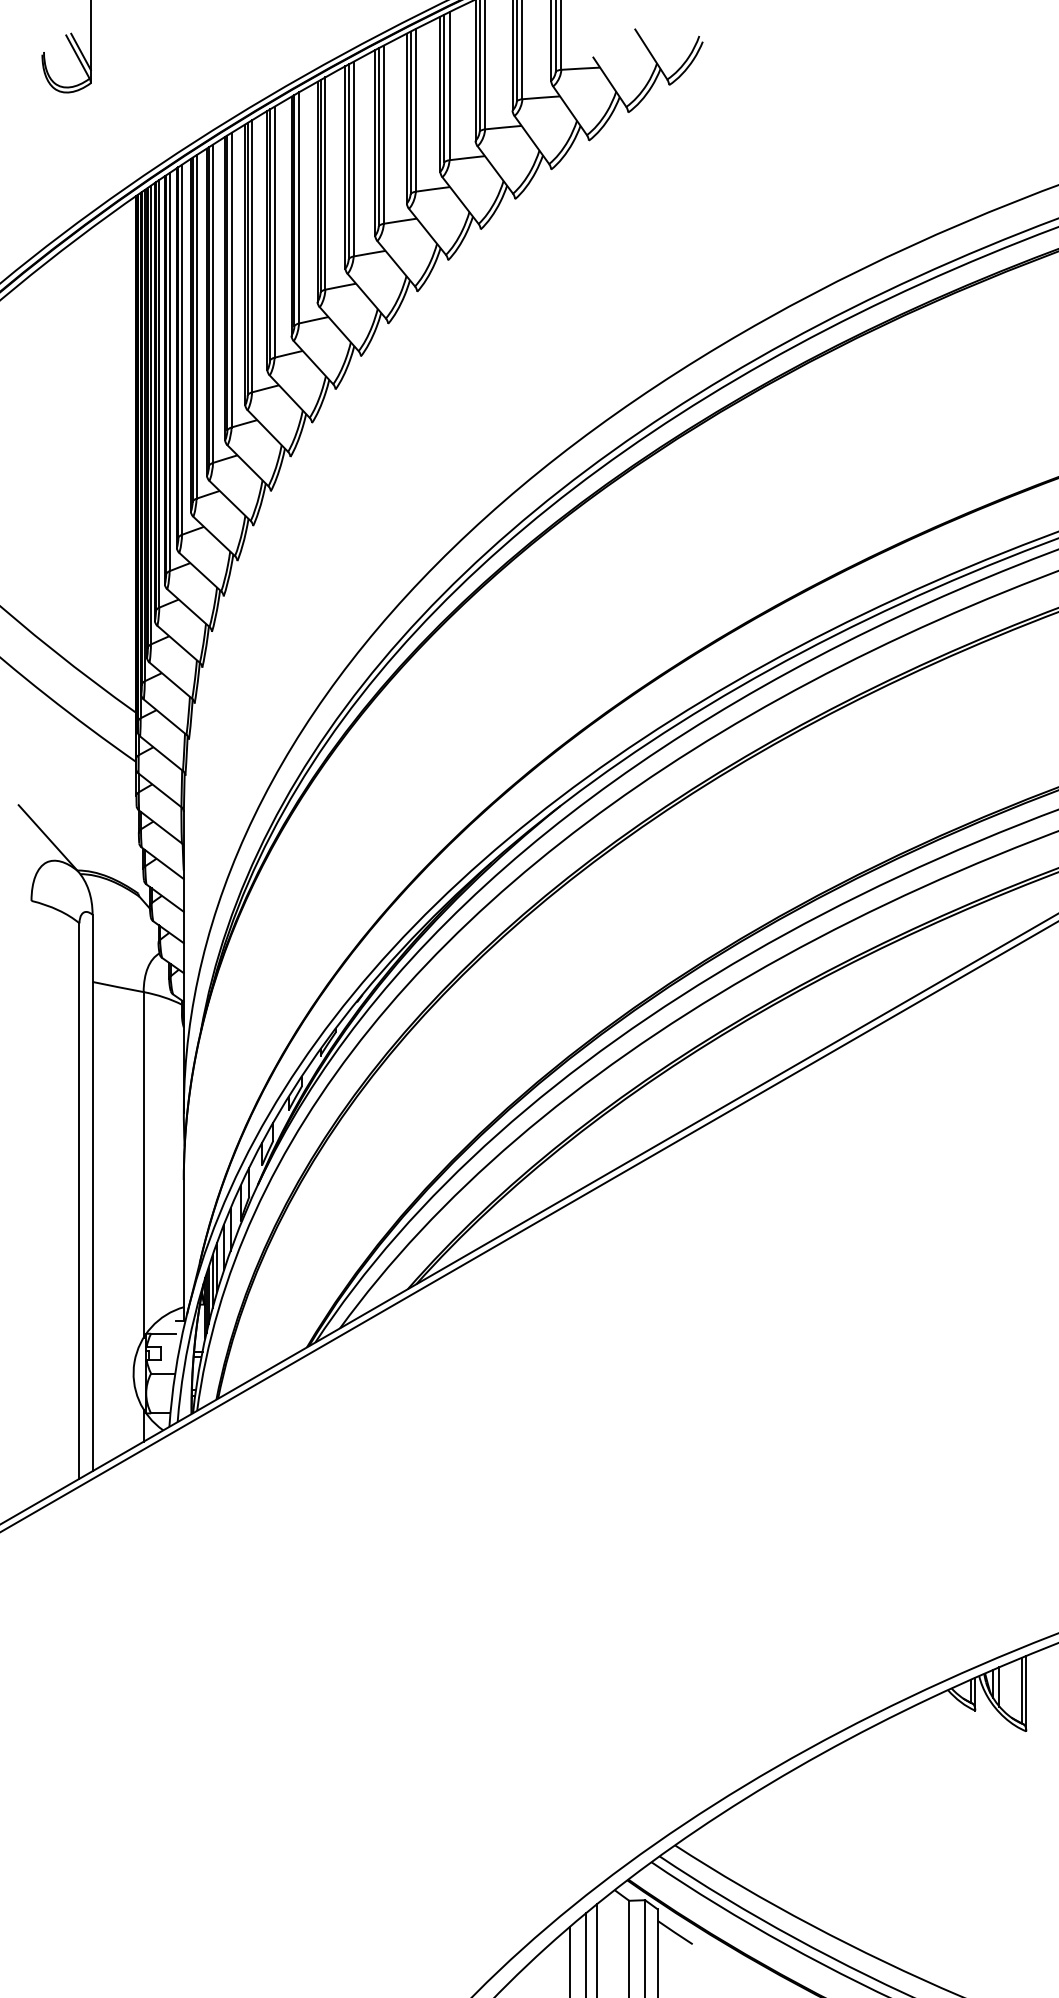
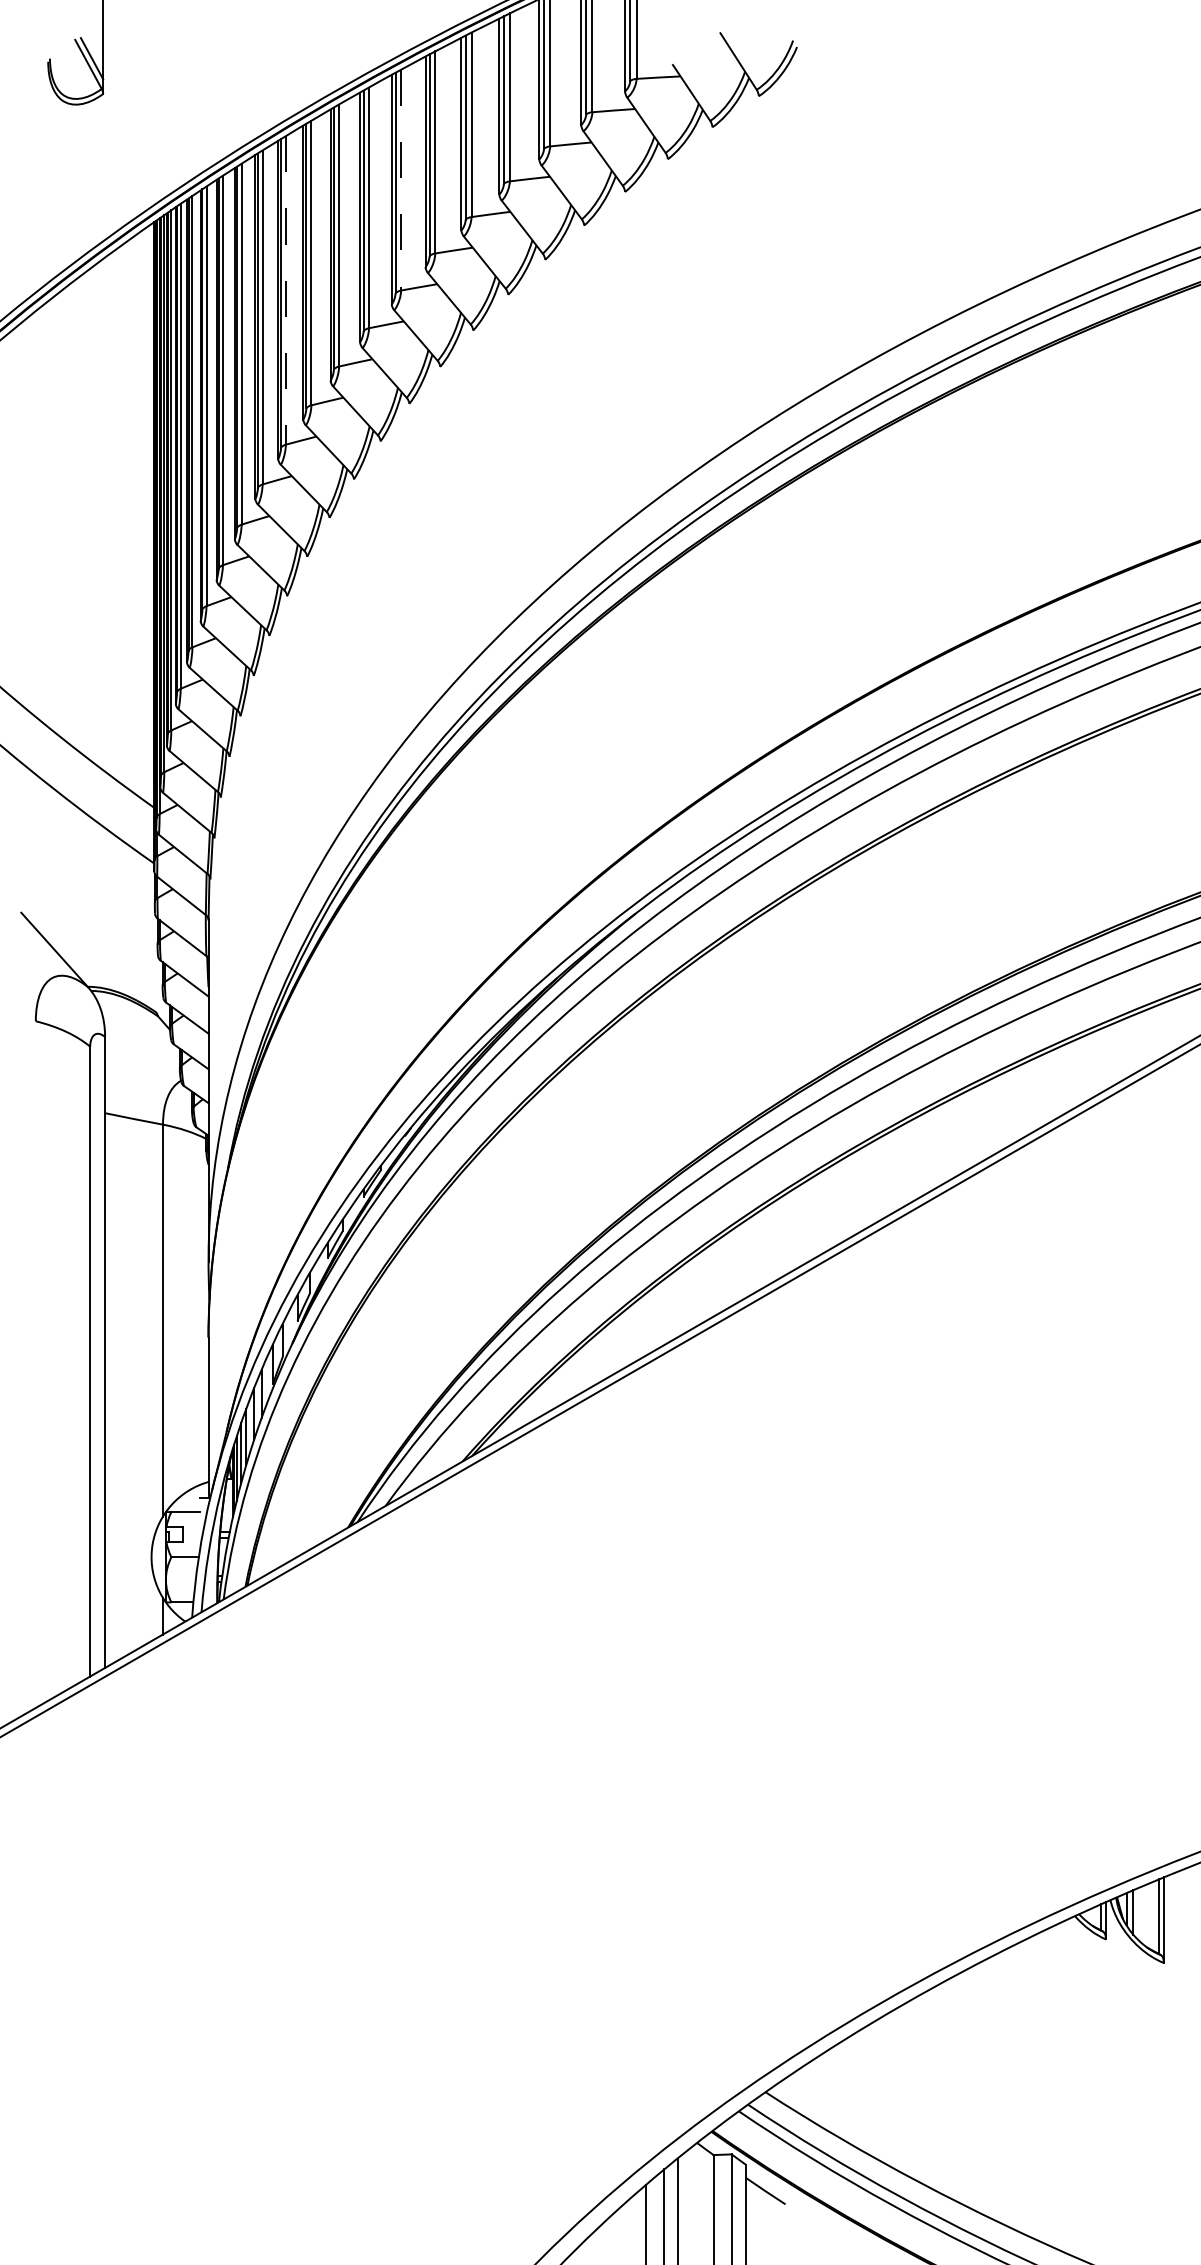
line: (354, 159) -> (401, 180), solid -> dashed
line: (251, 256) -> (285, 290), solid -> dashed

